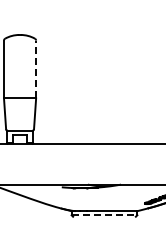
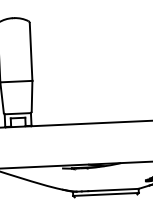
line: (36, 69) -> (31, 51), dashed -> solid
line: (104, 215) -> (106, 194), dashed -> solid

